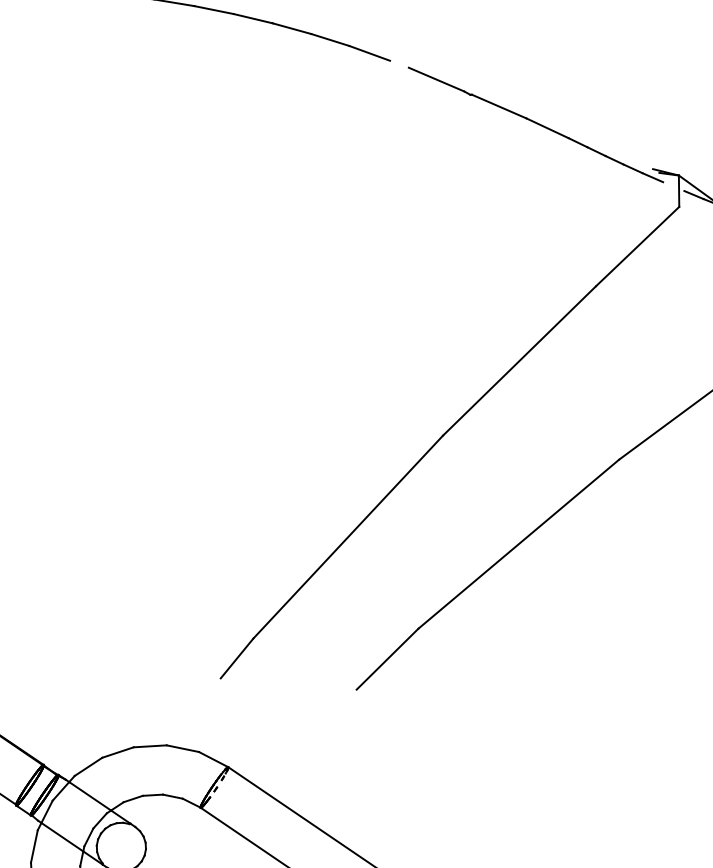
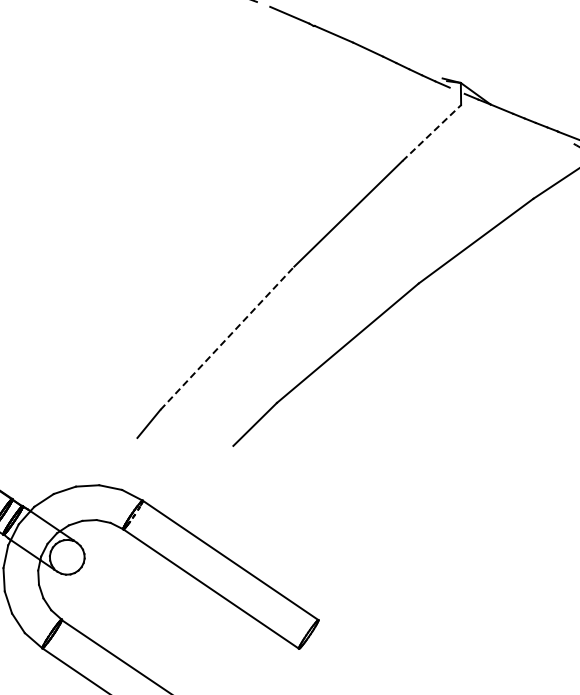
line: (637, 247) -> (431, 133), solid -> dashed
line: (348, 536) -> (227, 337), solid -> dashed

